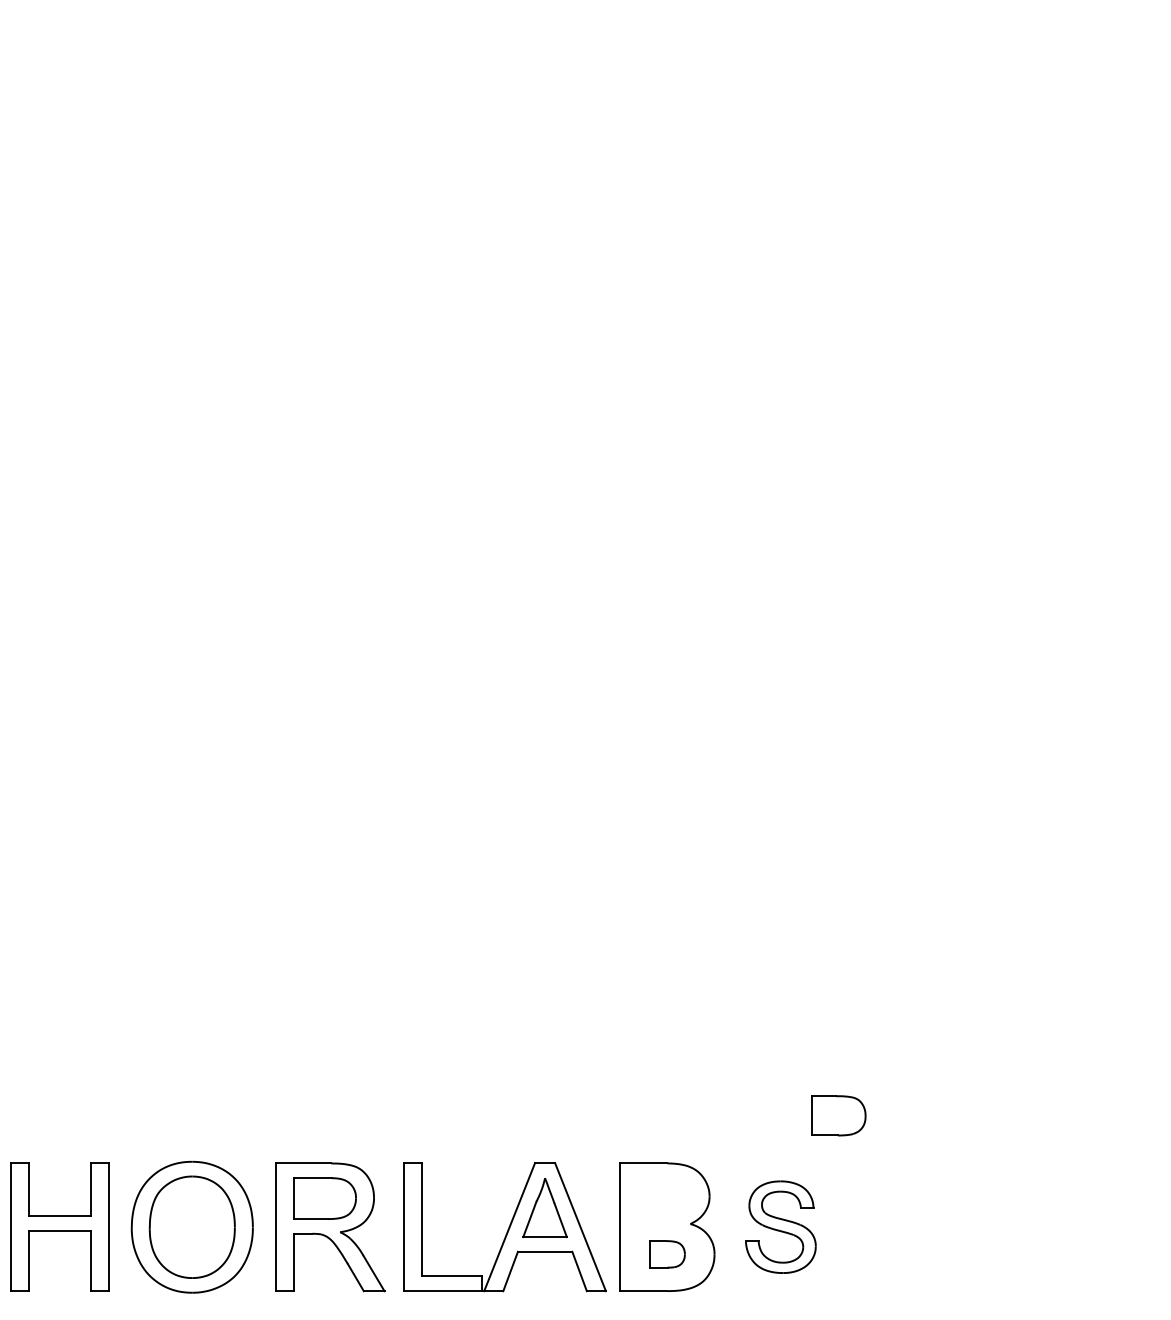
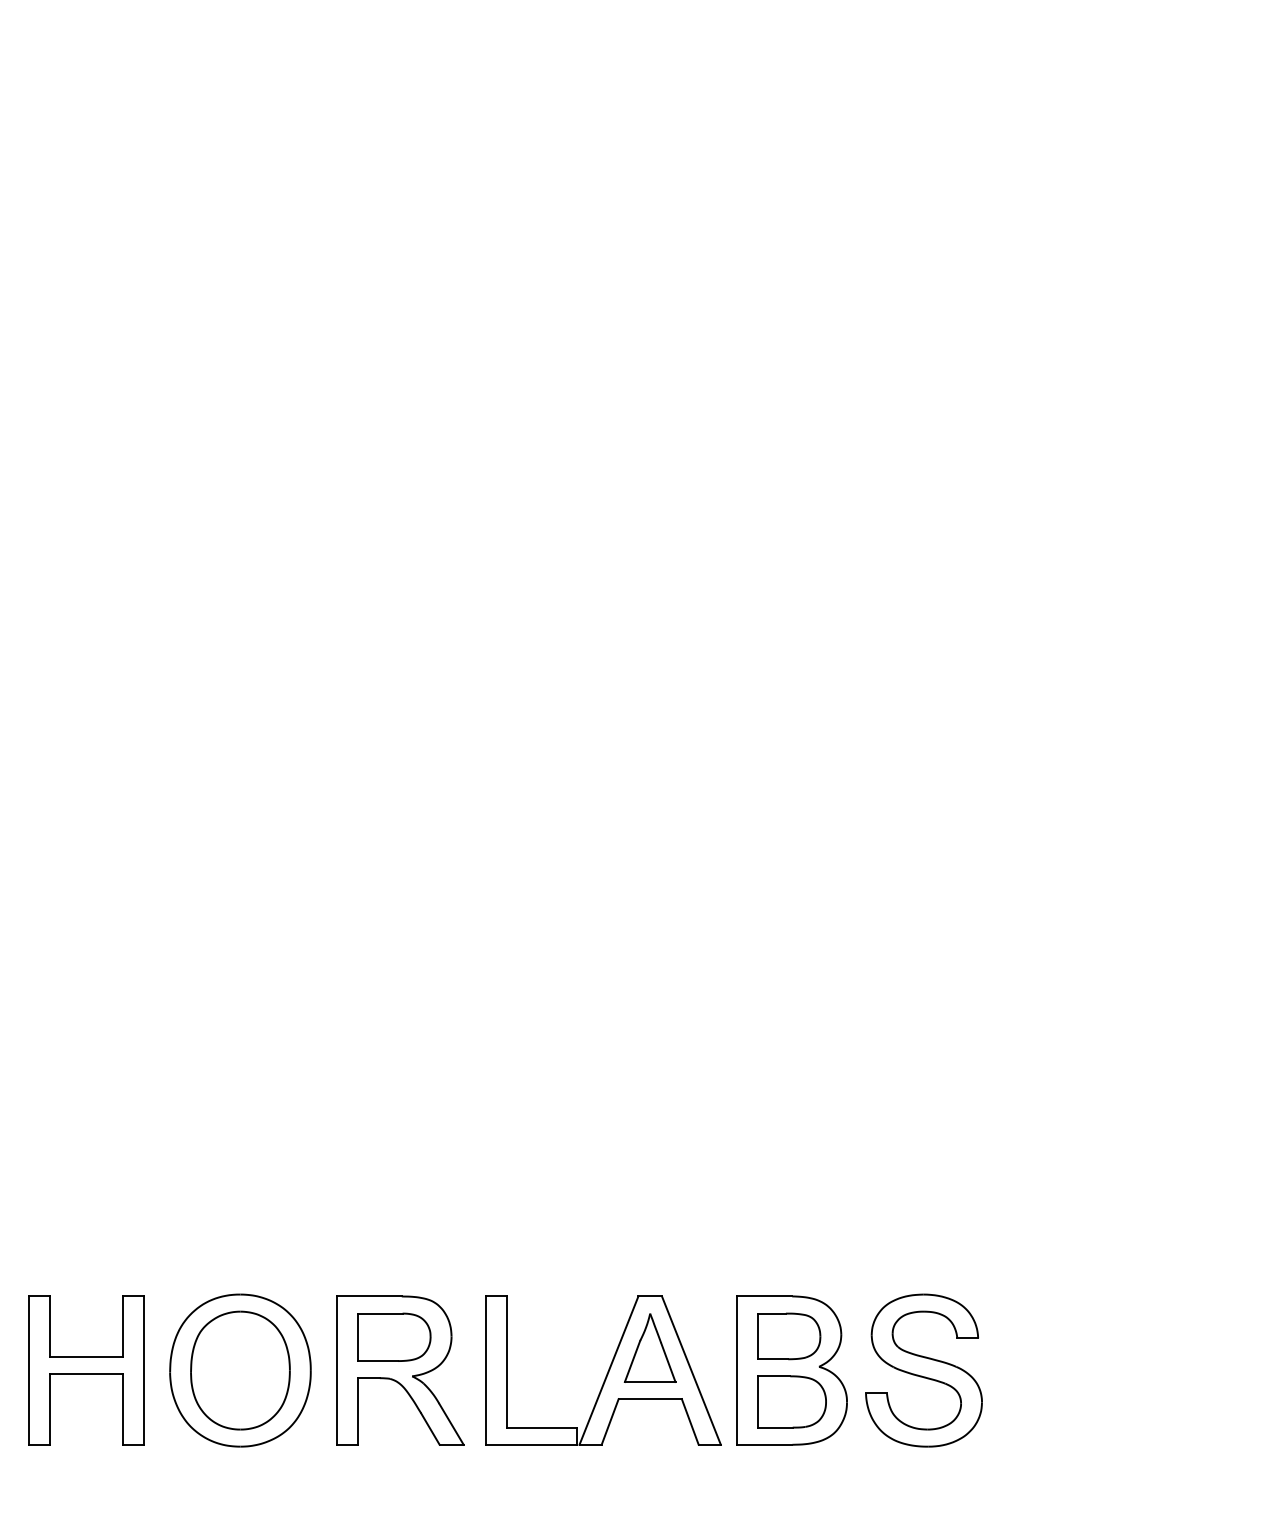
part: (838, 1115) -> (788, 1336), moved
part: (780, 1226) -> (923, 1369), size x1.43
part: (667, 1254) -> (792, 1402), size x1.67

